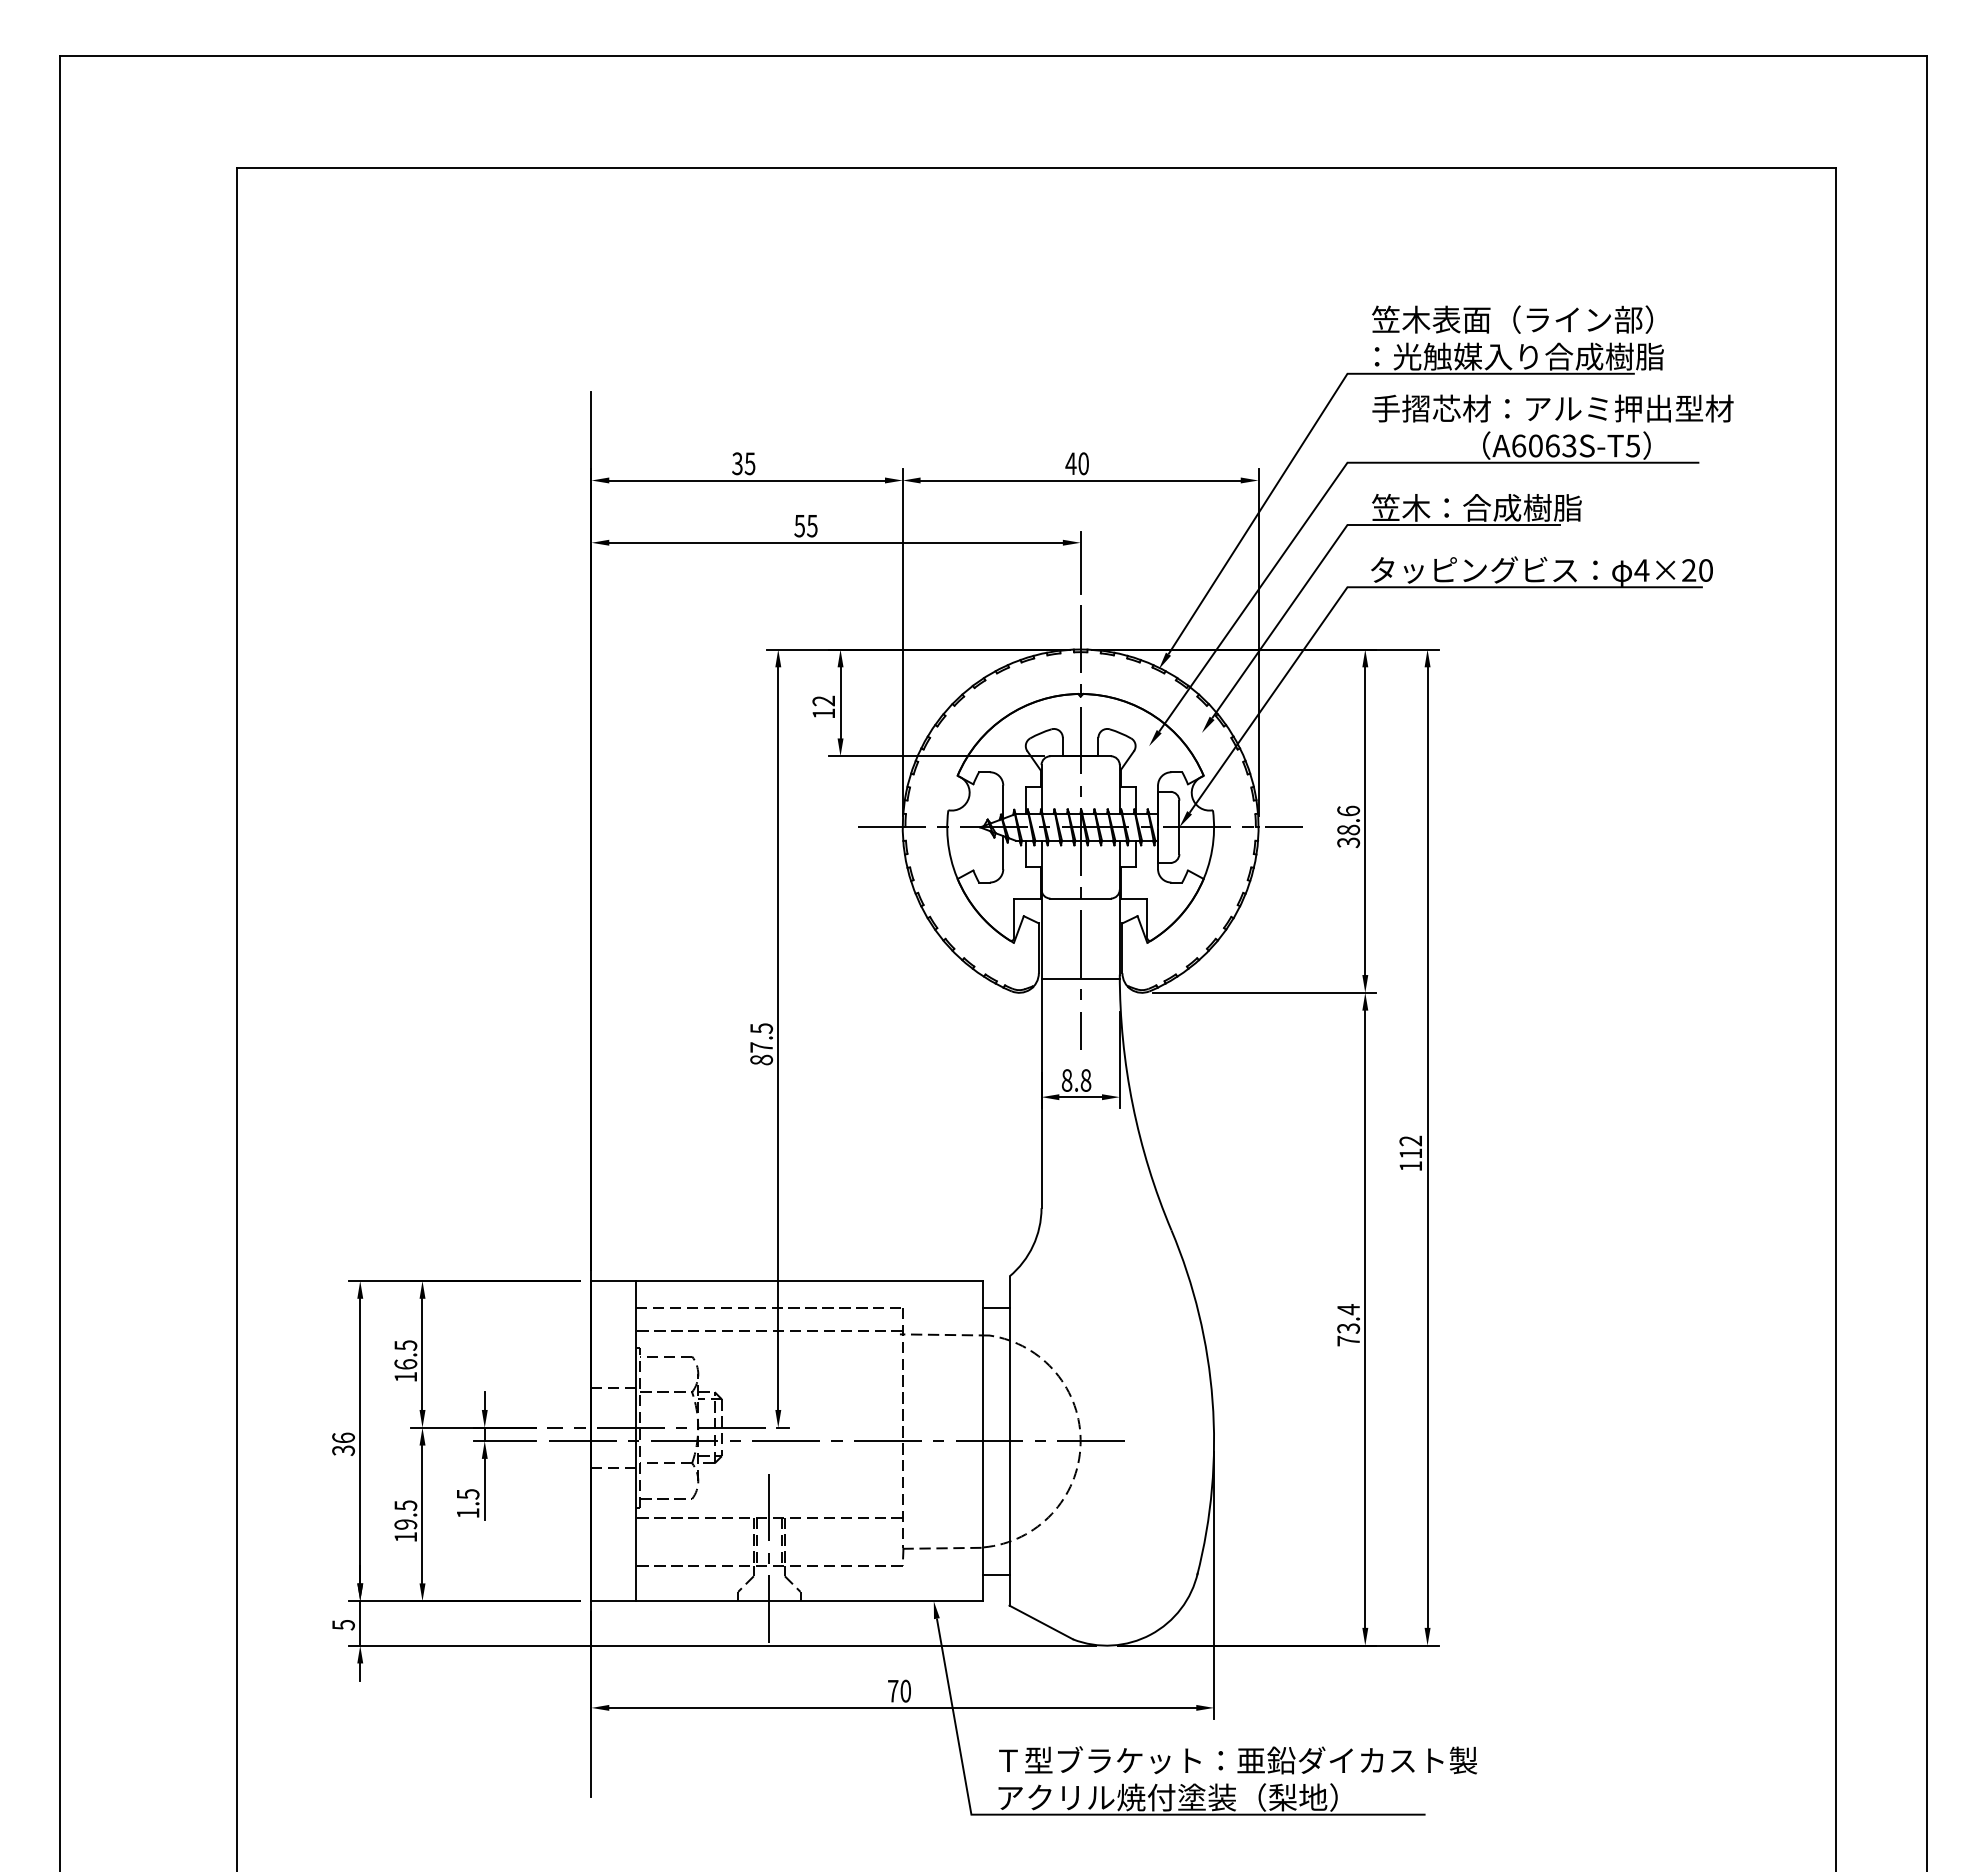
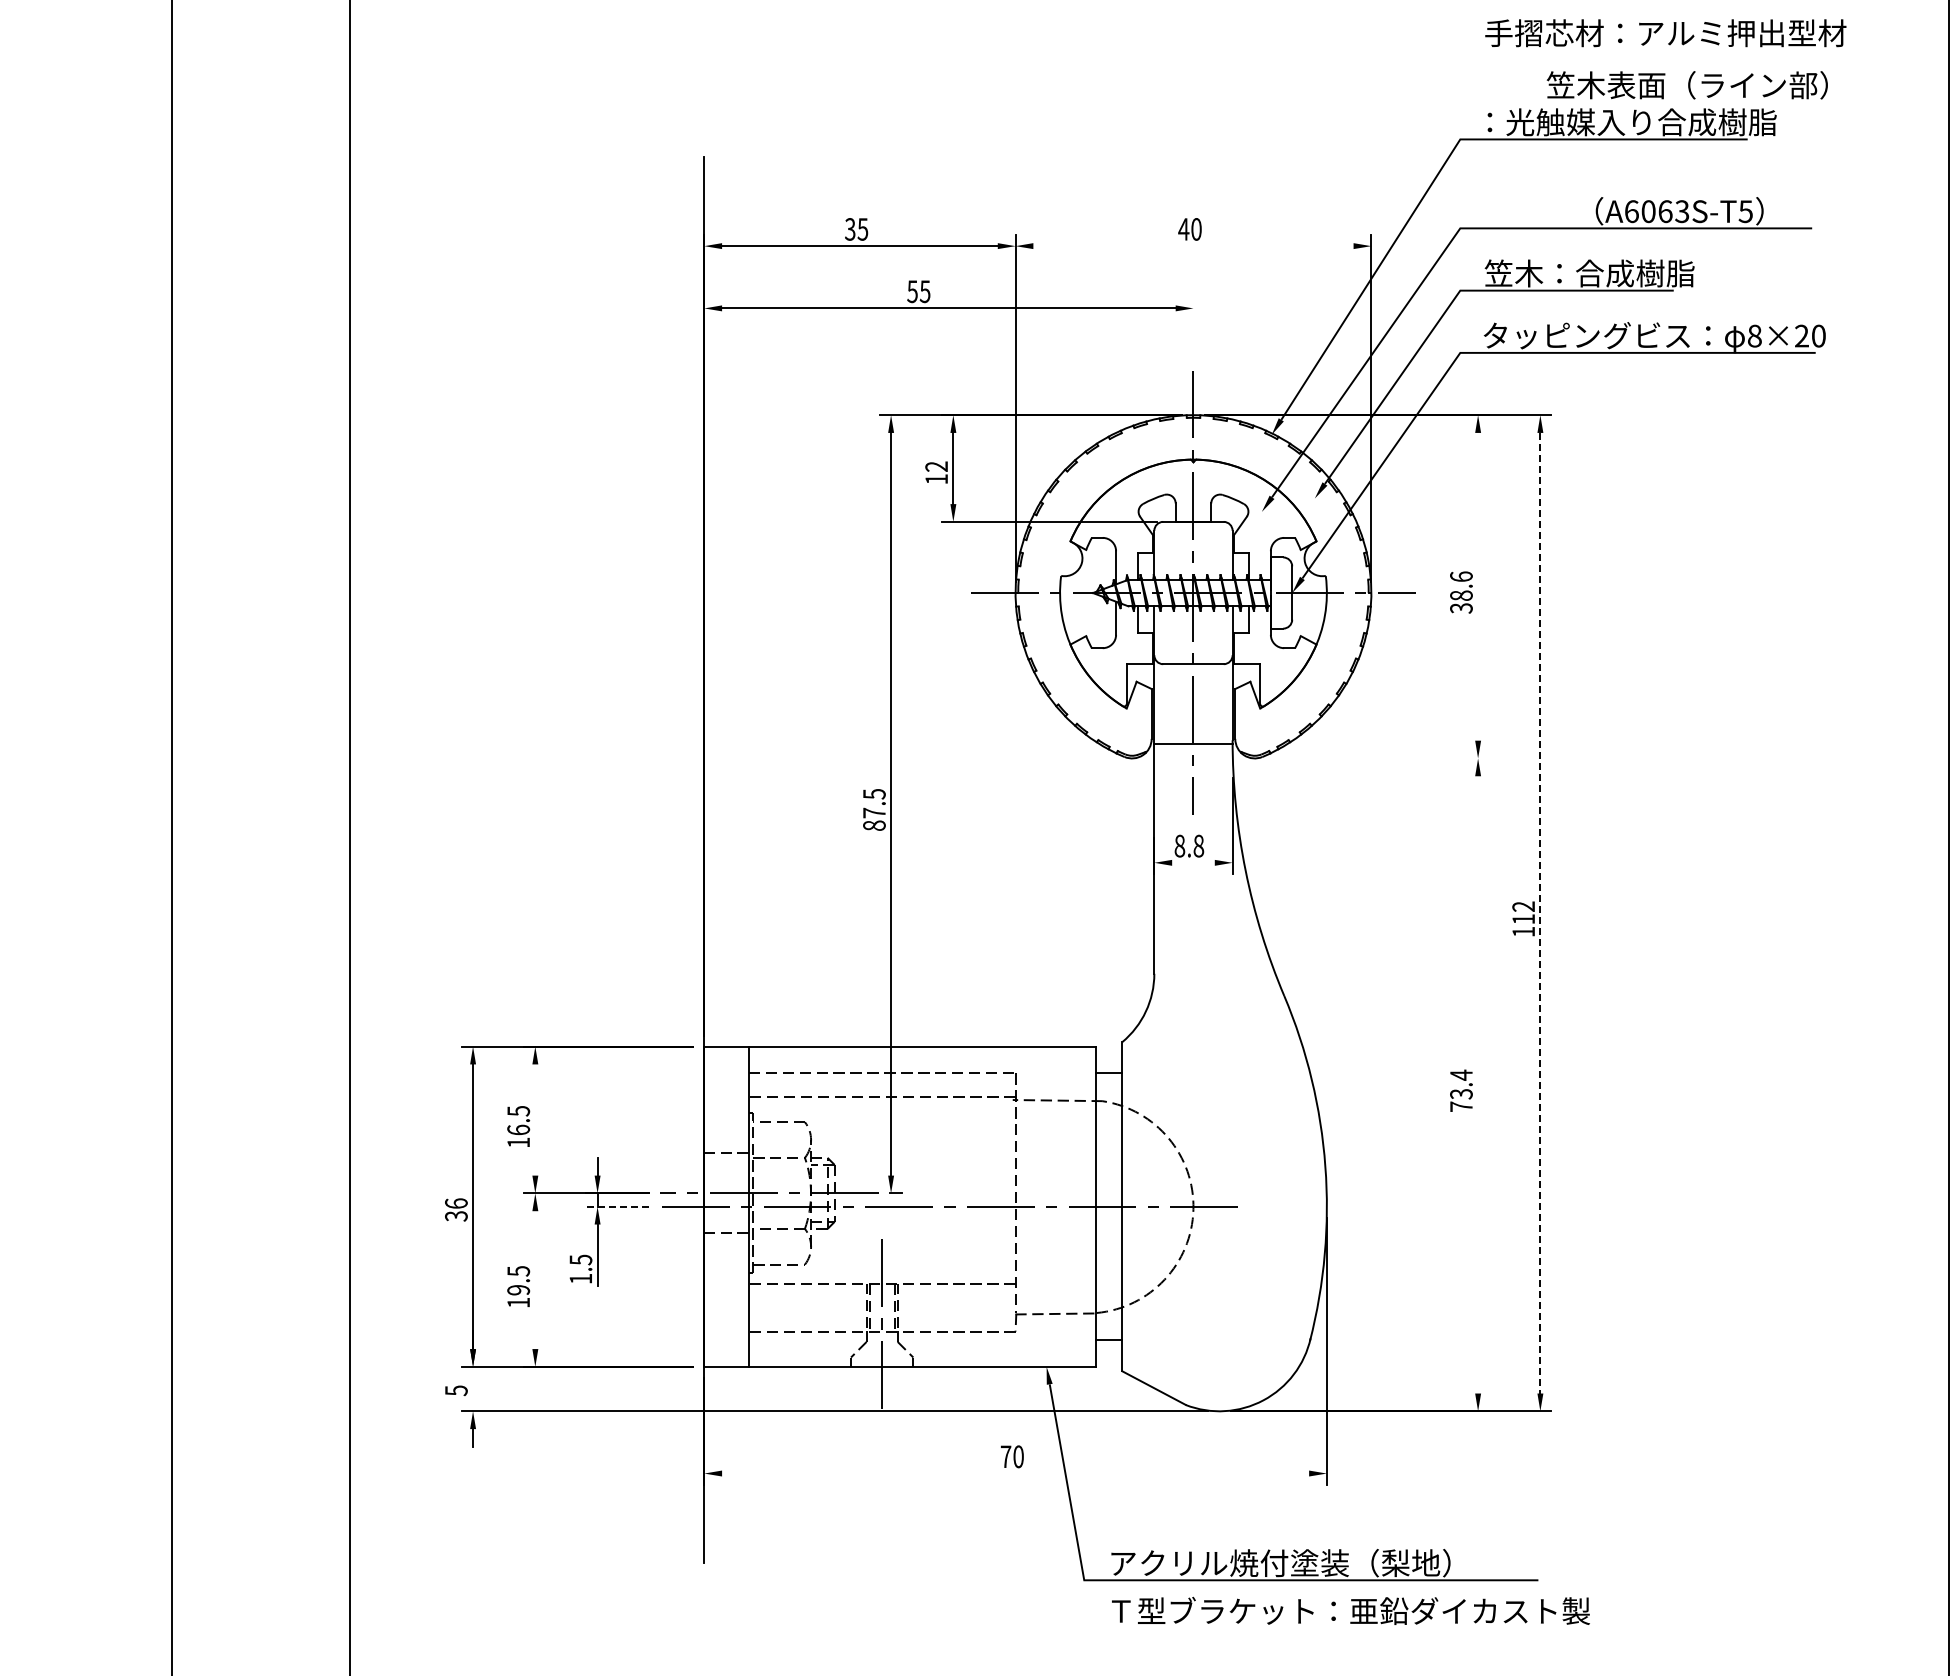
text: (1512, 319) -> (1687, 85), moved
text: (1552, 408) -> (1665, 33), moved
line: (1080, 480) -> (1193, 246), removed
line: (1080, 562) -> (1193, 328), removed
text: (1641, 570) -> (1754, 336), 4×20 -> 8×20
line: (1365, 821) -> (1478, 587), removed
line: (1264, 992) -> (1377, 758), removed
line: (1080, 1097) -> (1193, 863), removed
line: (1427, 1148) -> (1540, 914), solid -> dashed
line: (1365, 1318) -> (1478, 1084), removed
line: (422, 1353) -> (535, 1119), removed
line: (504, 1441) -> (617, 1207), solid -> dashed
line: (422, 1514) -> (535, 1280), removed
line: (360, 1623) -> (473, 1389), removed
line: (902, 1707) -> (1015, 1473), removed
text: (1238, 1760) -> (1351, 1611), moved

